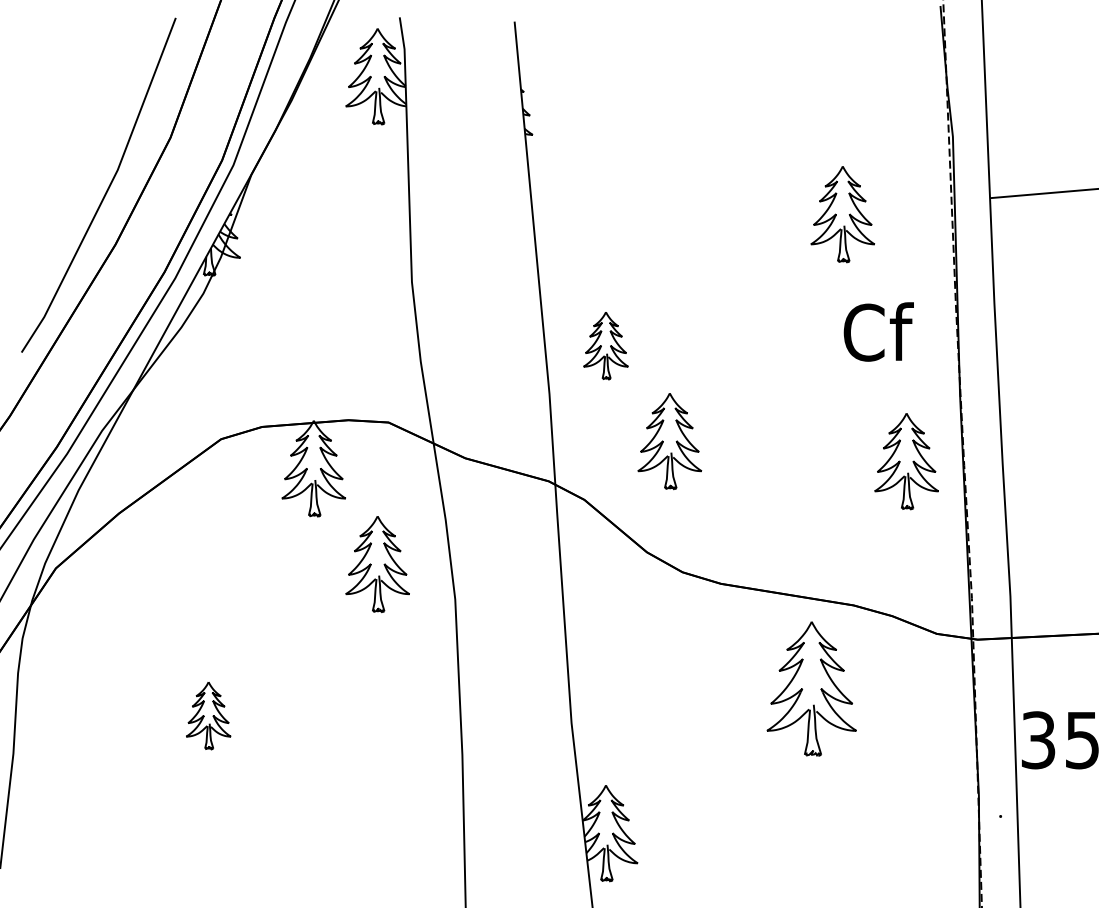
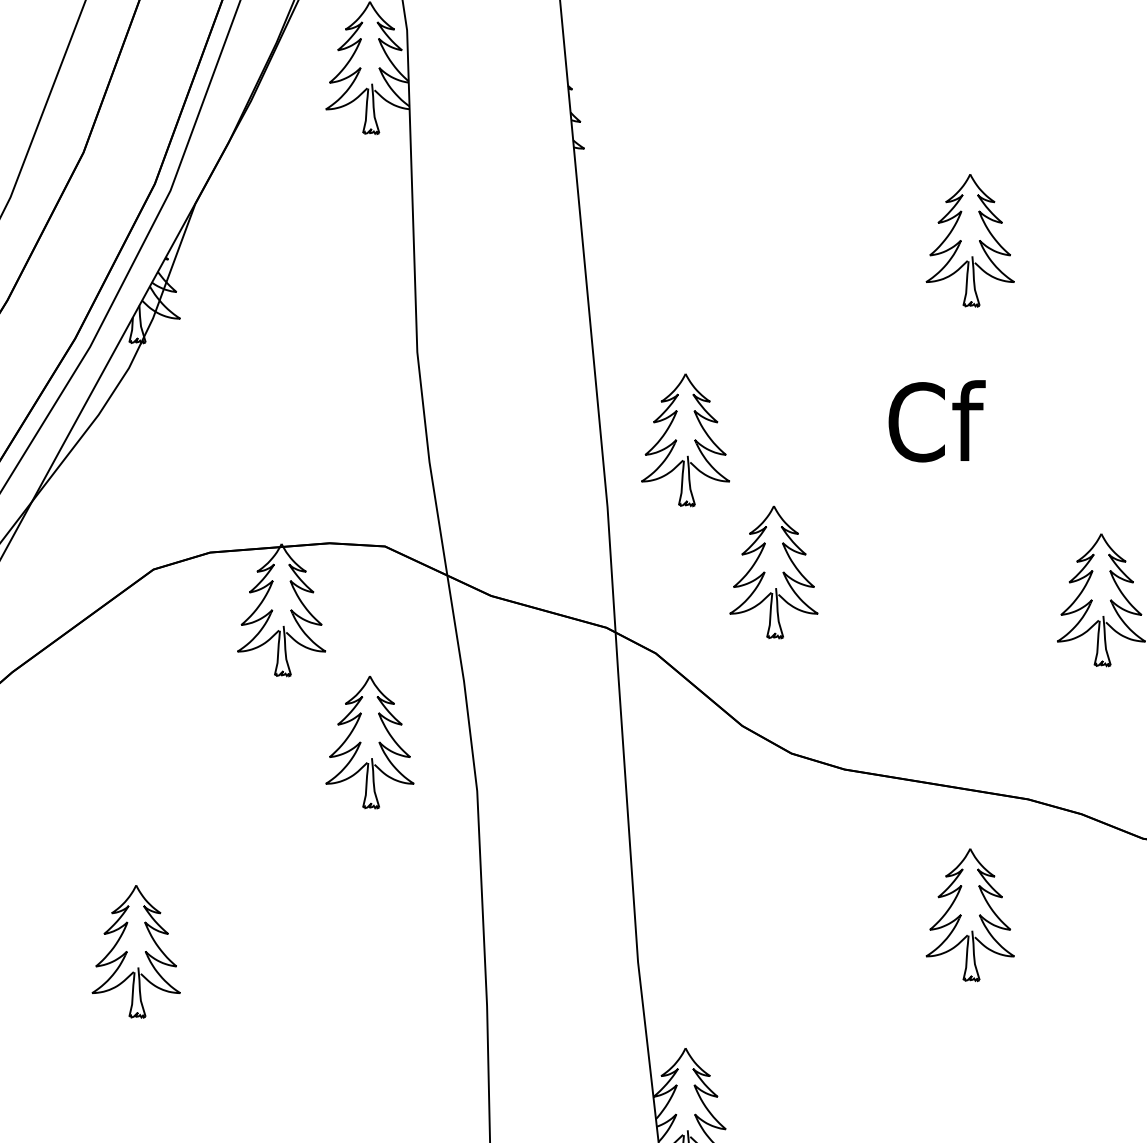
part: (842, 214) -> (969, 240), moved
text: (878, 331) -> (936, 420), moved
part: (605, 345) -> (684, 439), size x1.43
part: (811, 689) -> (969, 915), size x0.71
part: (208, 715) -> (135, 951), size x1.43

